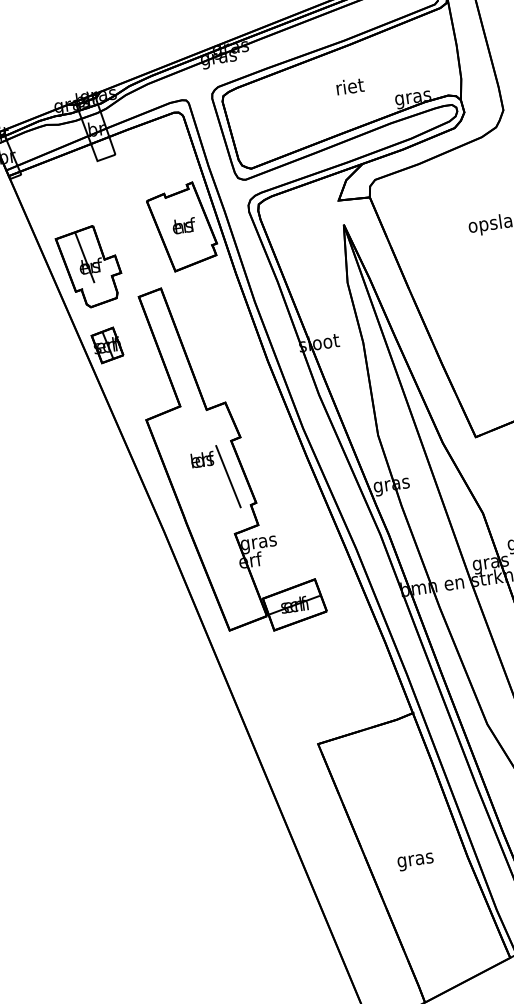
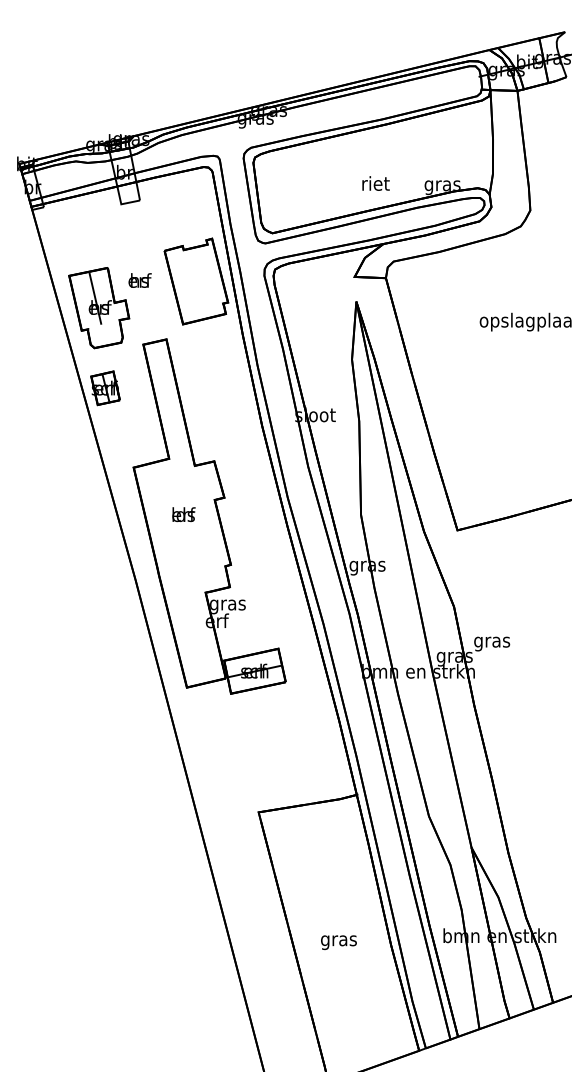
text: (349, 86) -> (375, 183), moved
text: (183, 225) -> (139, 280), moved
line: (227, 477) -> (206, 535), removed

